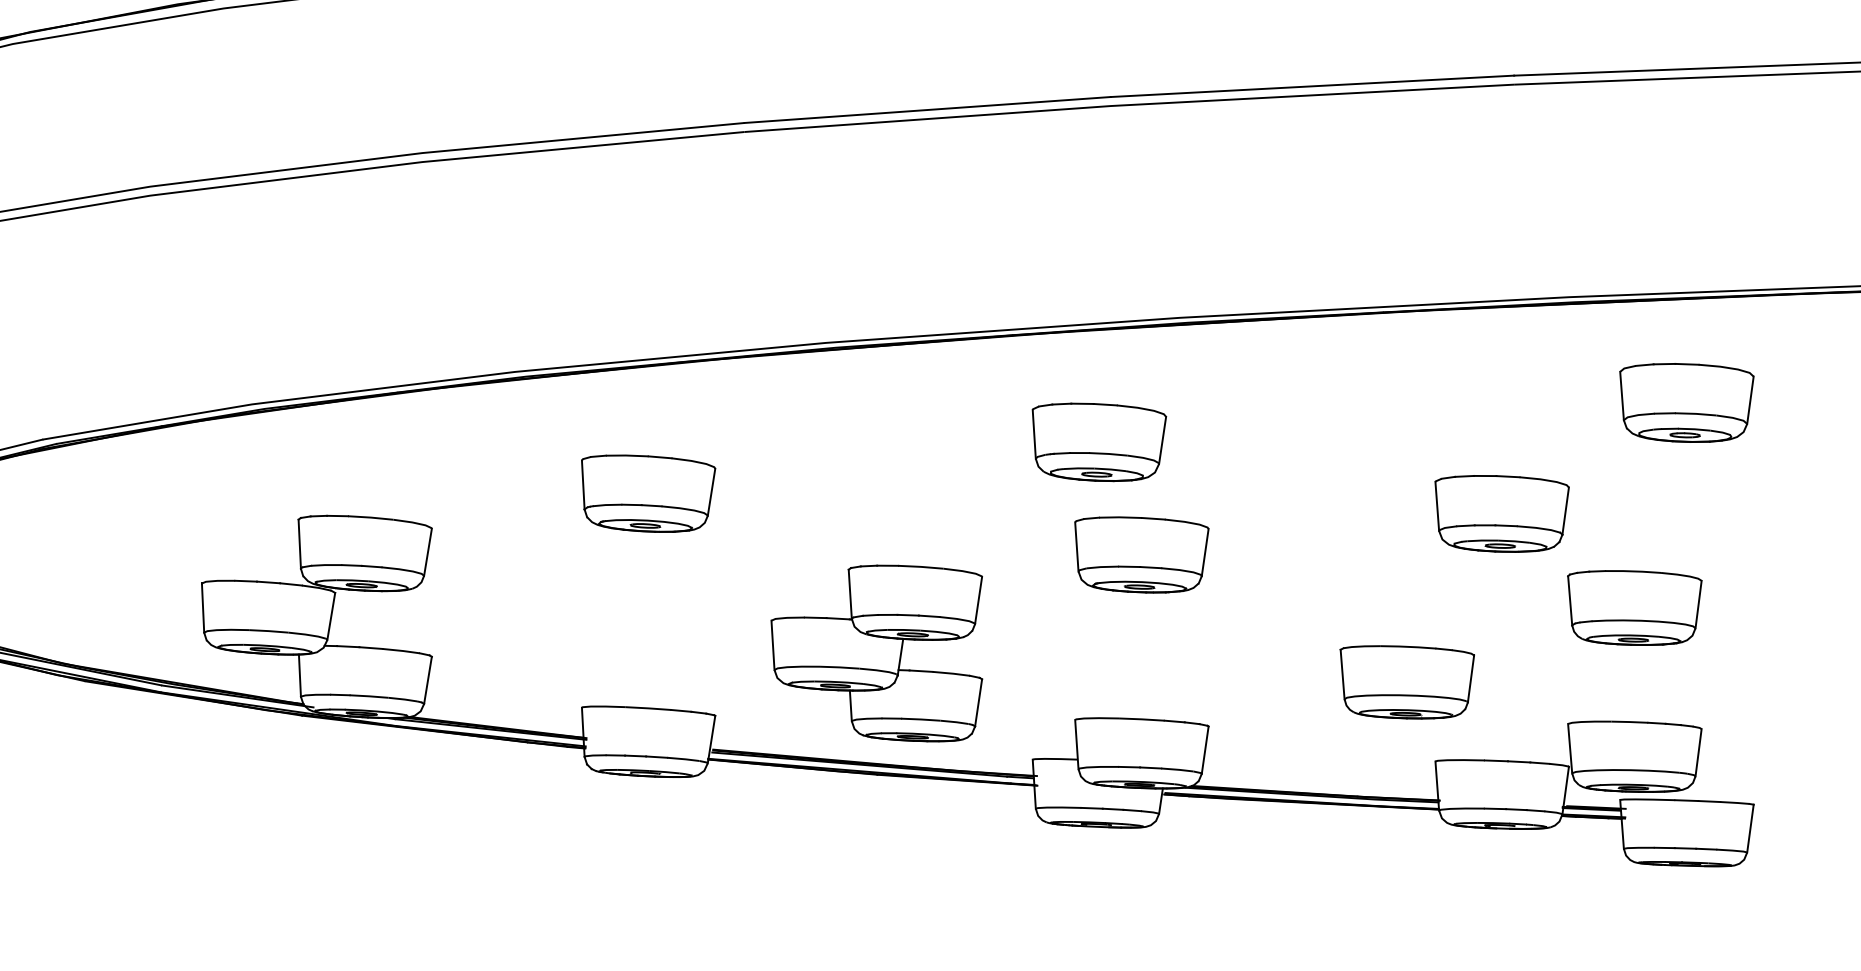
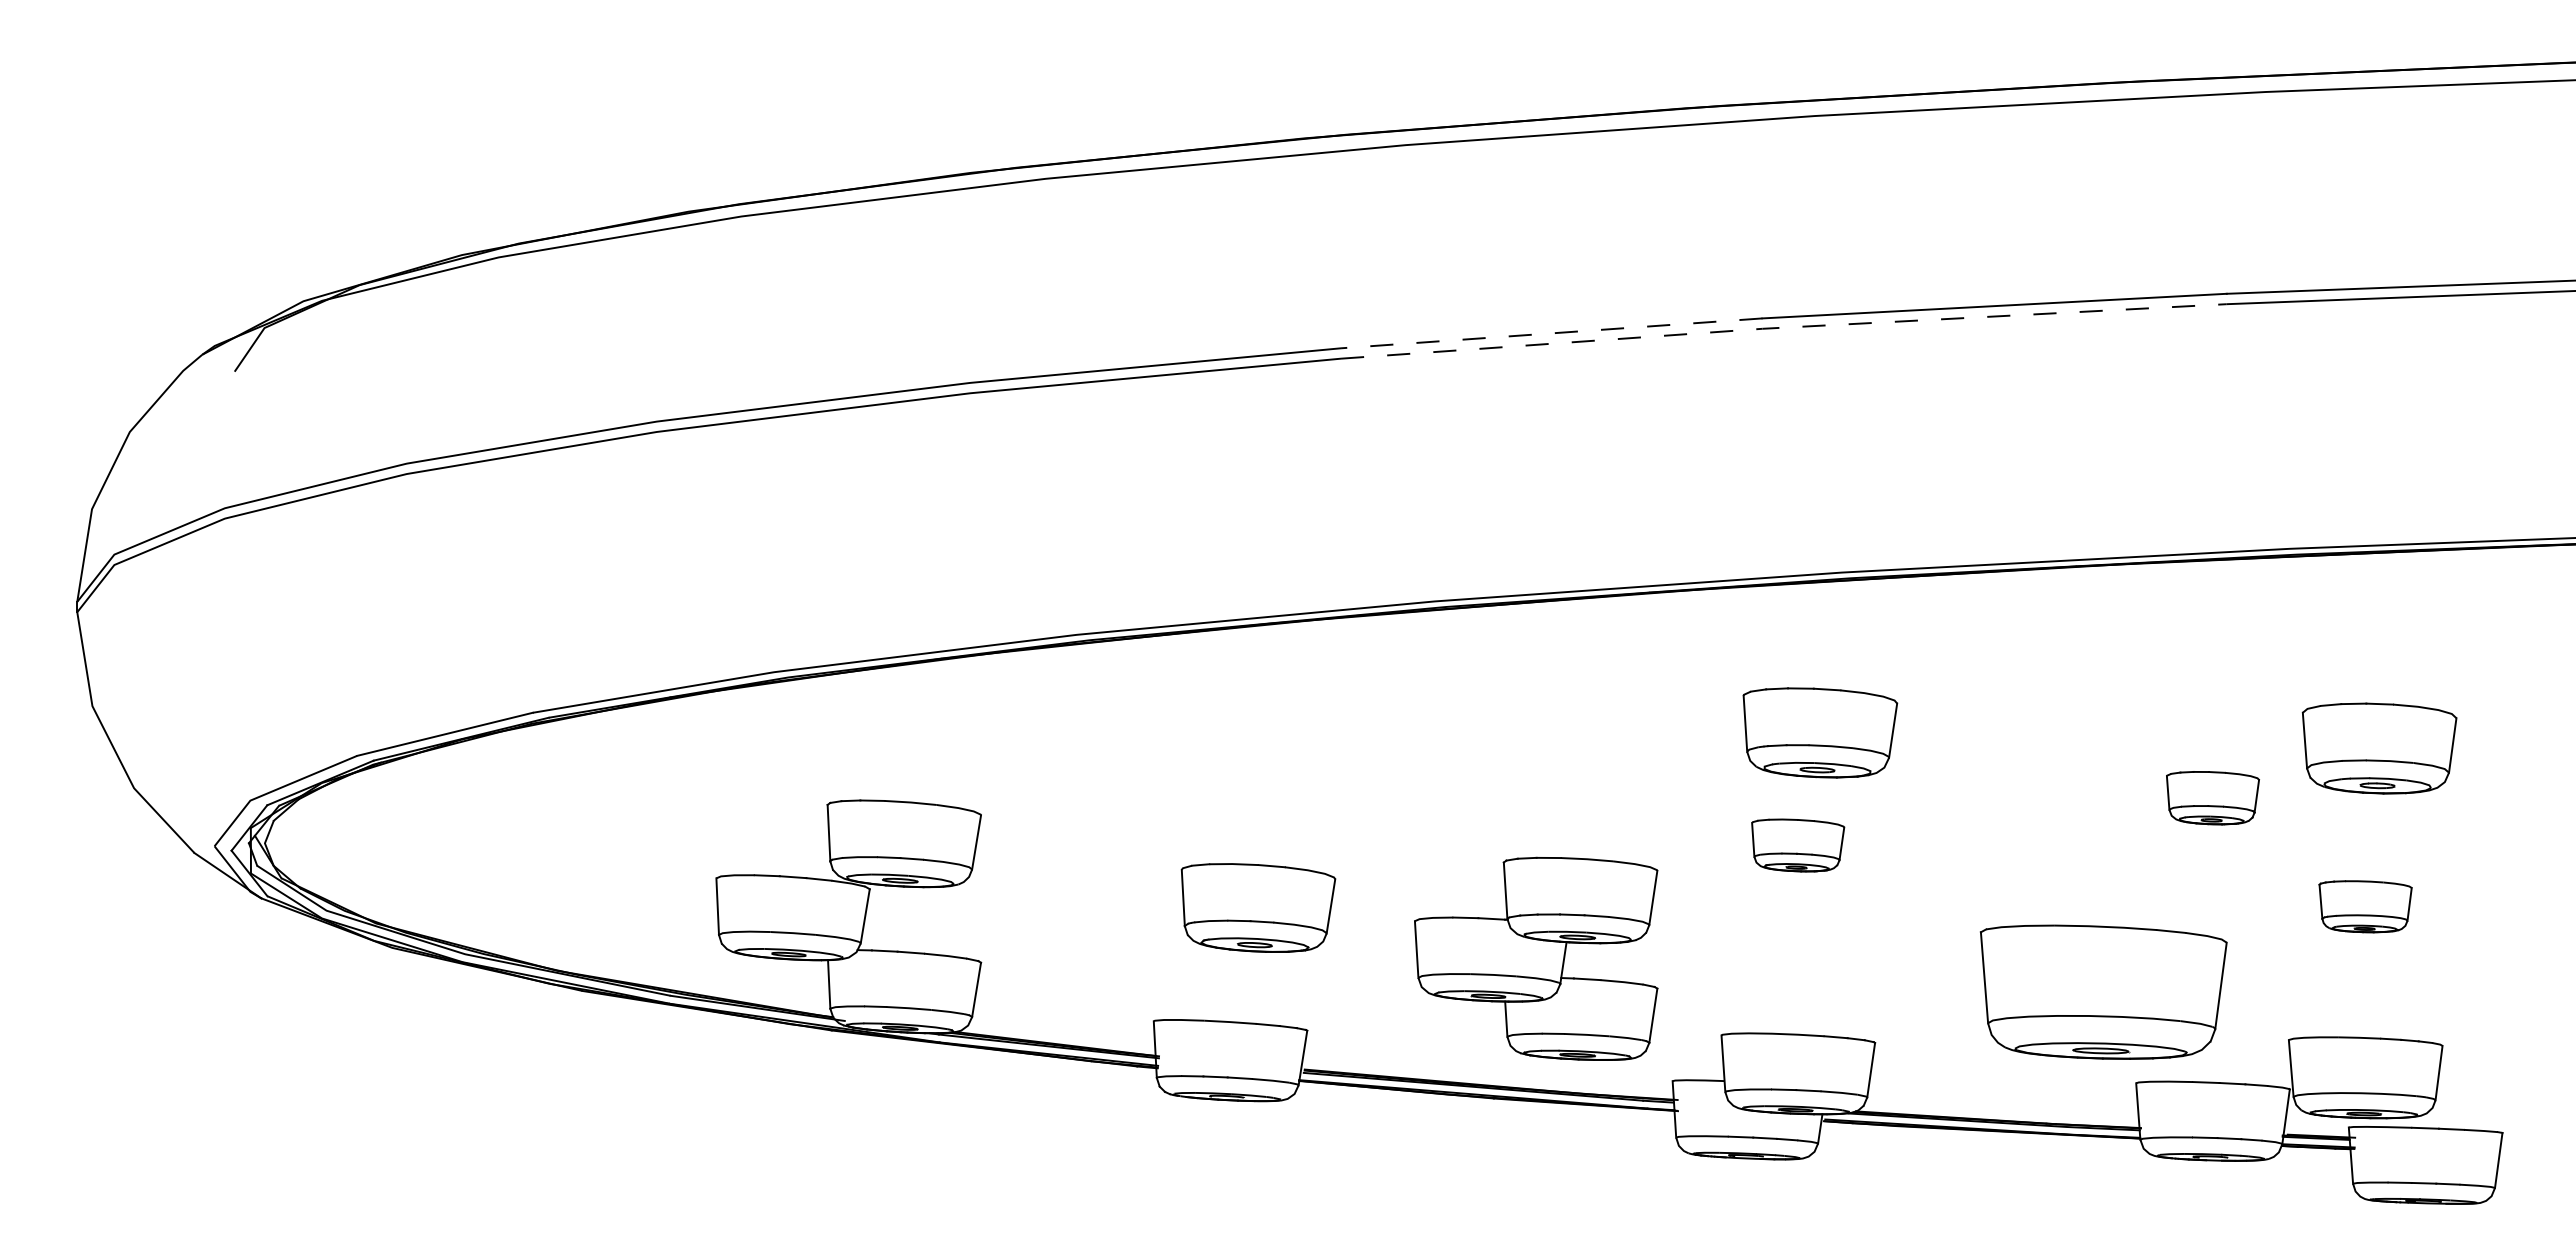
line: (1129, 104) -> (1783, 327), solid -> dashed
line: (927, 110) -> (1551, 333), solid -> dashed
part: (1686, 402) -> (2379, 748), moved
part: (1099, 442) -> (1820, 732), moved
part: (648, 493) -> (1258, 907), moved
part: (1501, 513) -> (2212, 797), size x0.6
part: (1141, 554) -> (1797, 845), size x0.6
part: (1634, 607) -> (2365, 906), size x0.6
part: (877, 653) -> (1536, 958), moved
part: (1407, 681) -> (2103, 991), size x1.6

